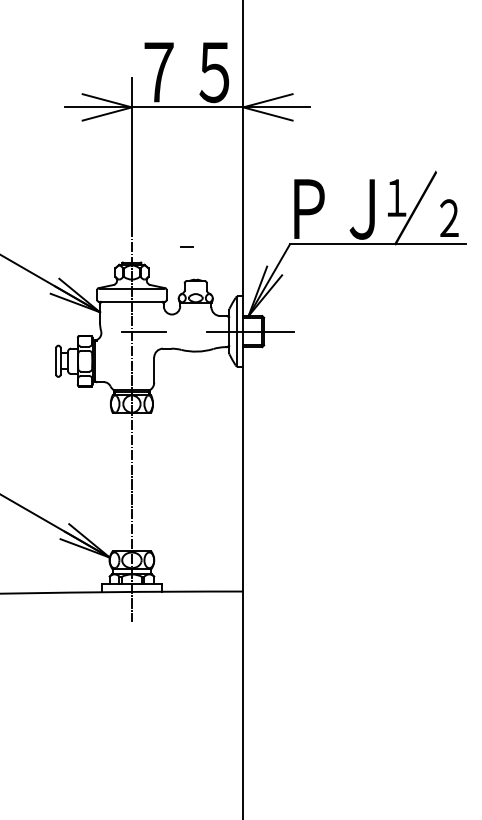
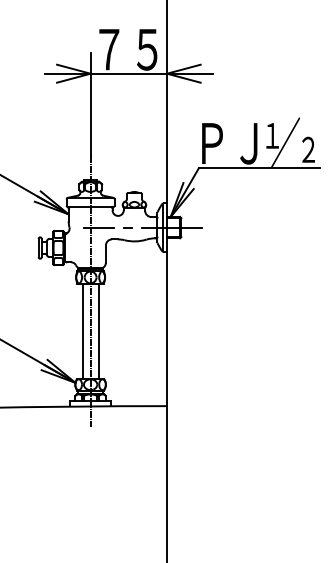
line: (185, 246) -> (127, 227), moved
line: (120, 481) -> (82, 330), added
line: (143, 481) -> (98, 330), added

